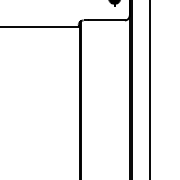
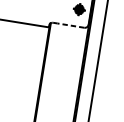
line: (107, 20) -> (71, 25), solid -> dashed

